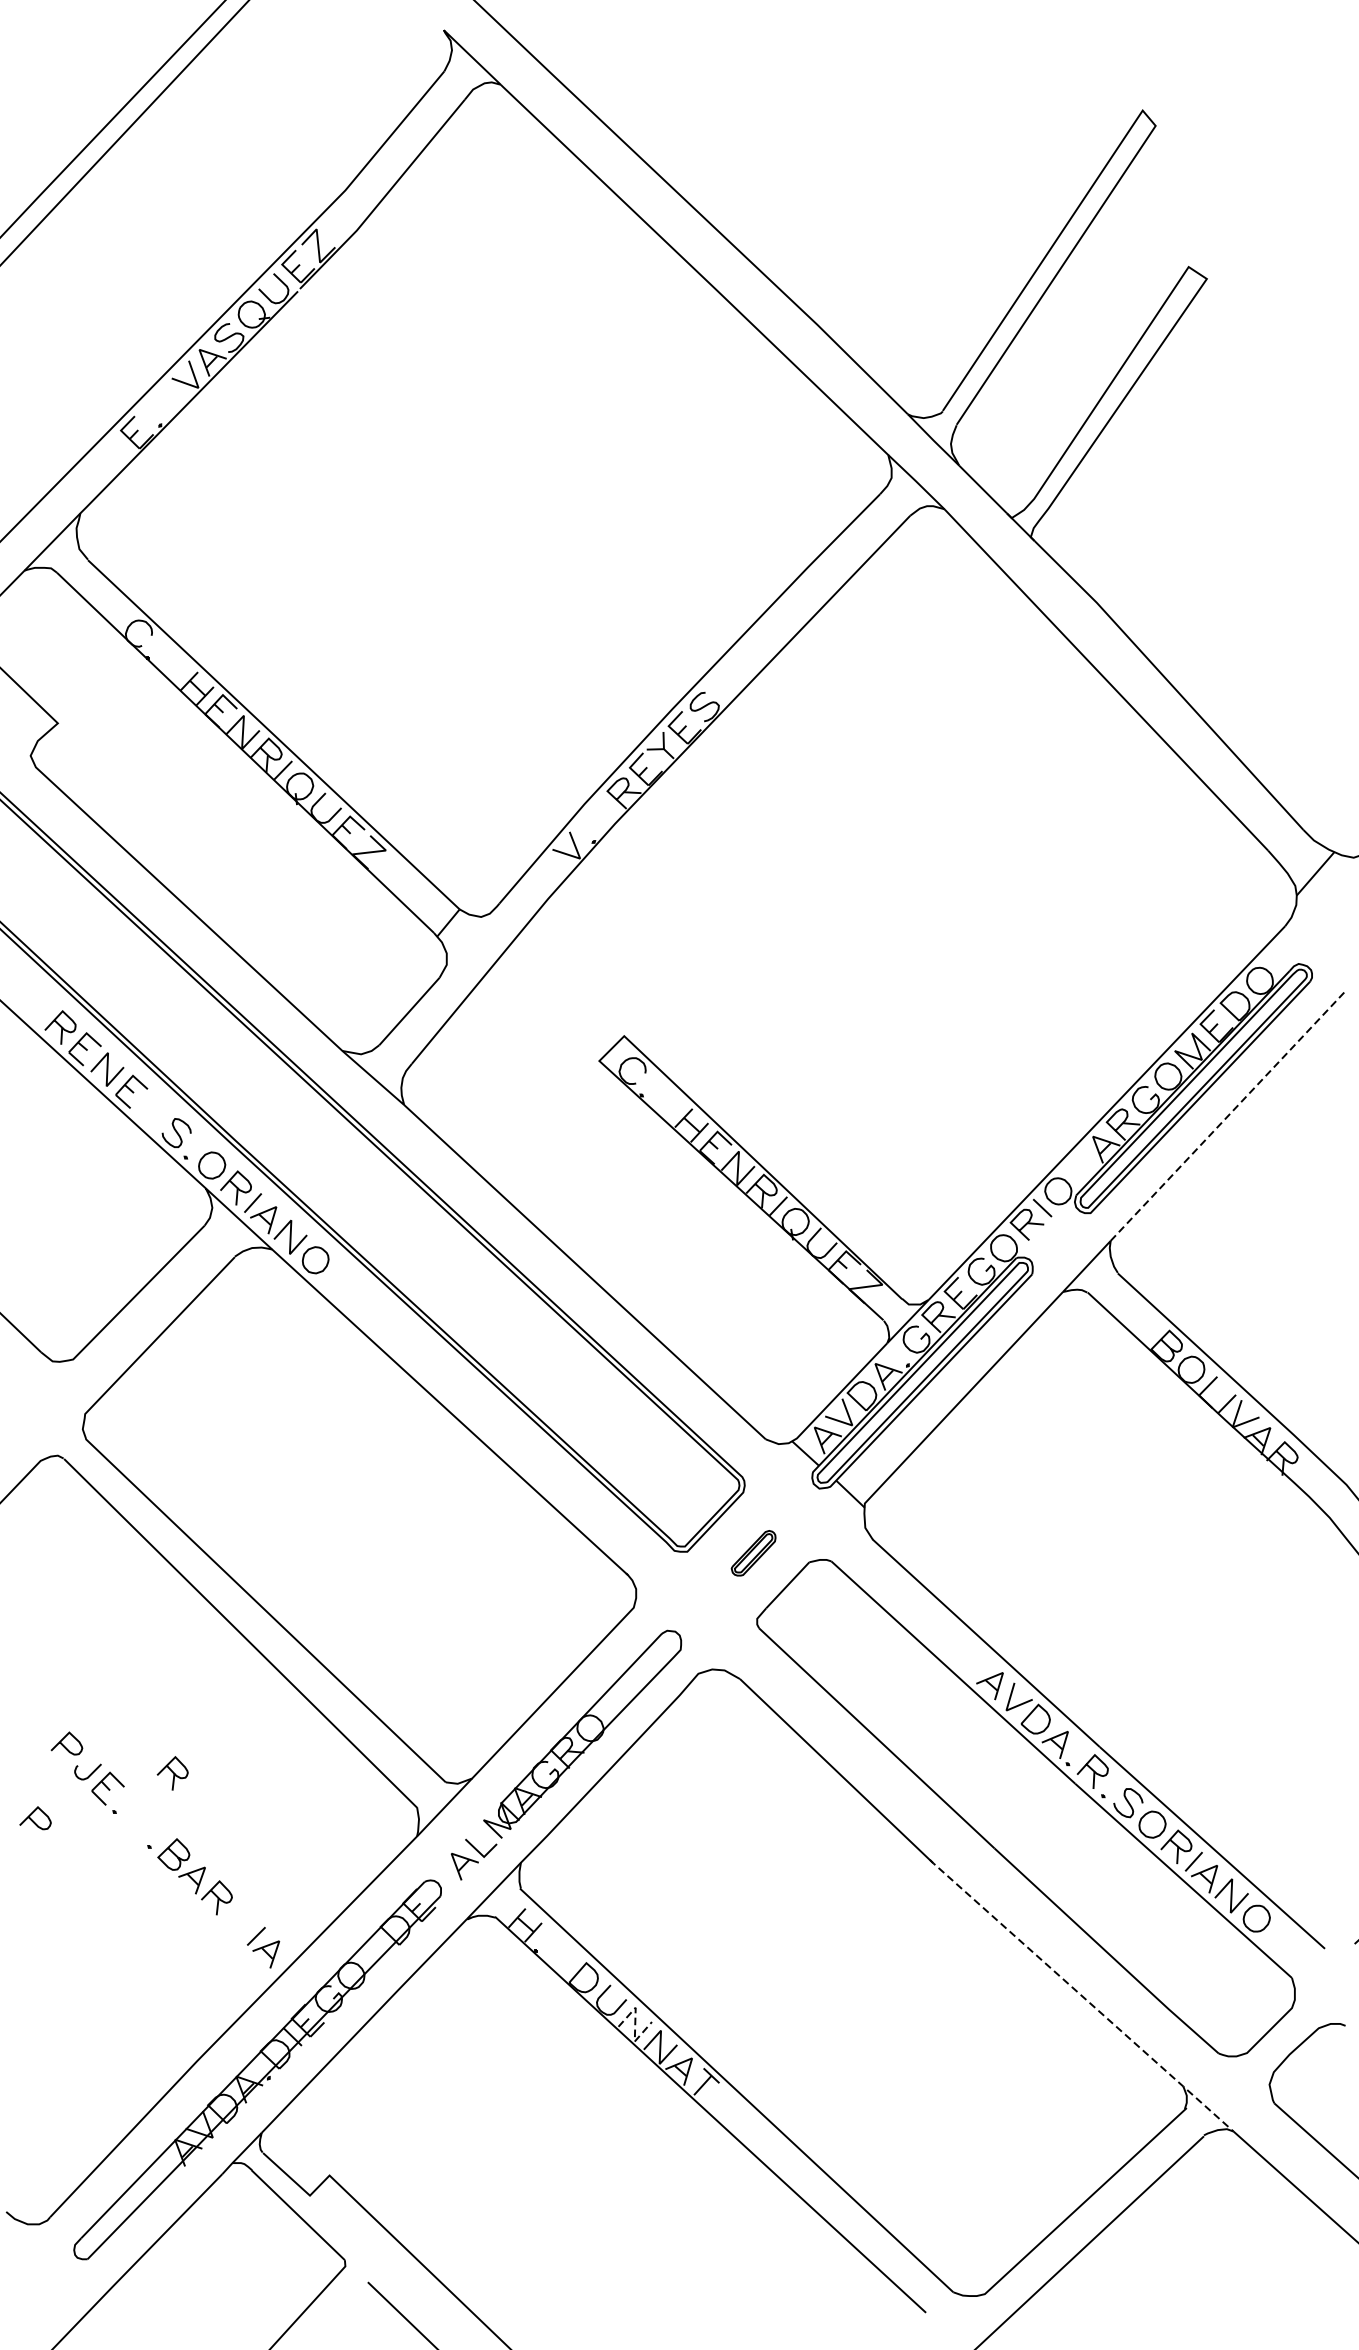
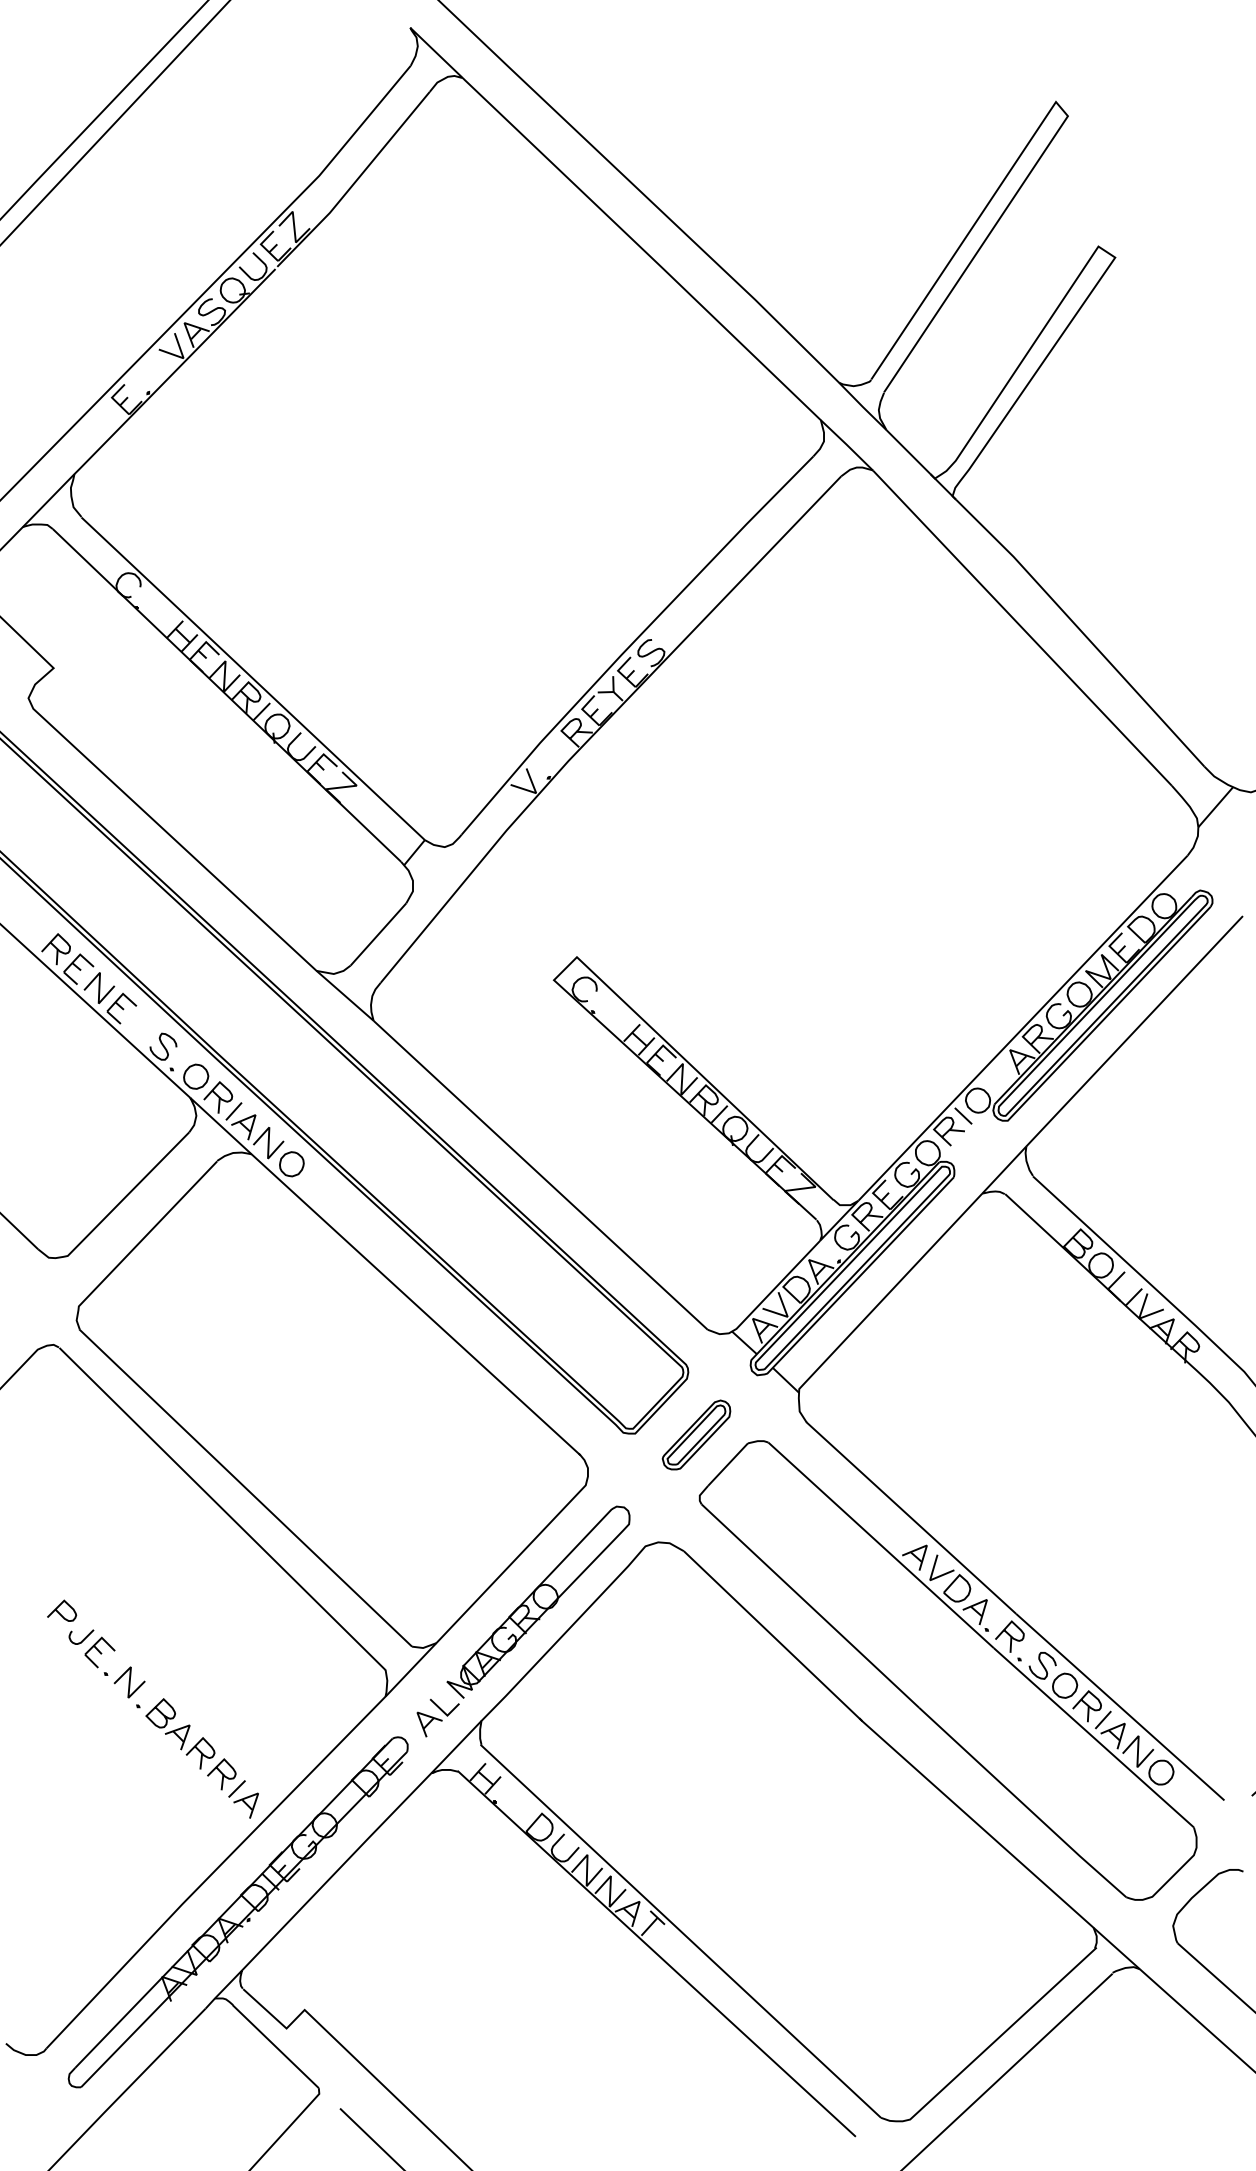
line: (1228, 1115) -> (1135, 1030), dashed -> solid
part: (753, 1552) -> (696, 1434), size x1.67
part: (172, 1773) -> (221, 1774), moved
curve: (32, 1820) -> (30, 1681), removed
line: (139, 1821) -> (129, 1682), added
line: (1081, 1995) -> (999, 1843), dashed -> solid
line: (635, 2025) -> (587, 1871), dashed -> solid

